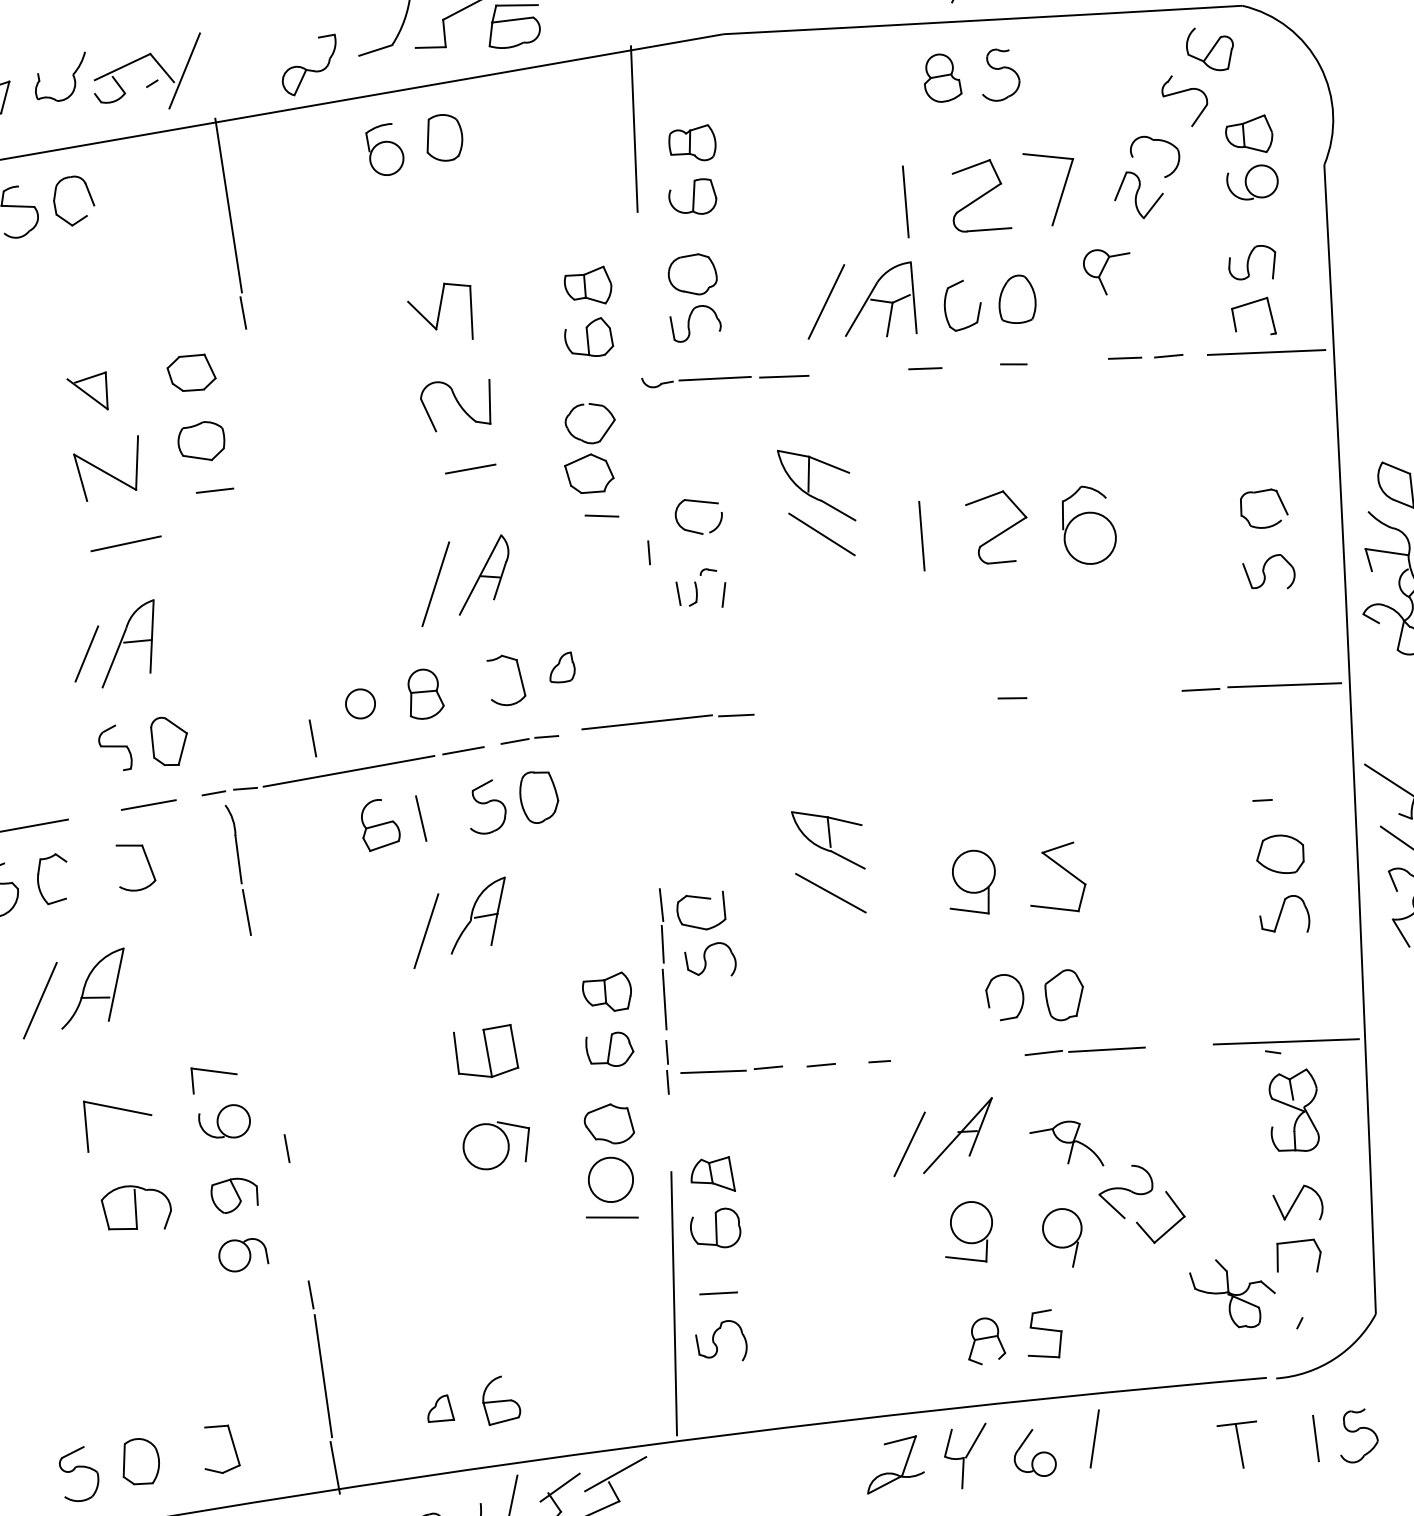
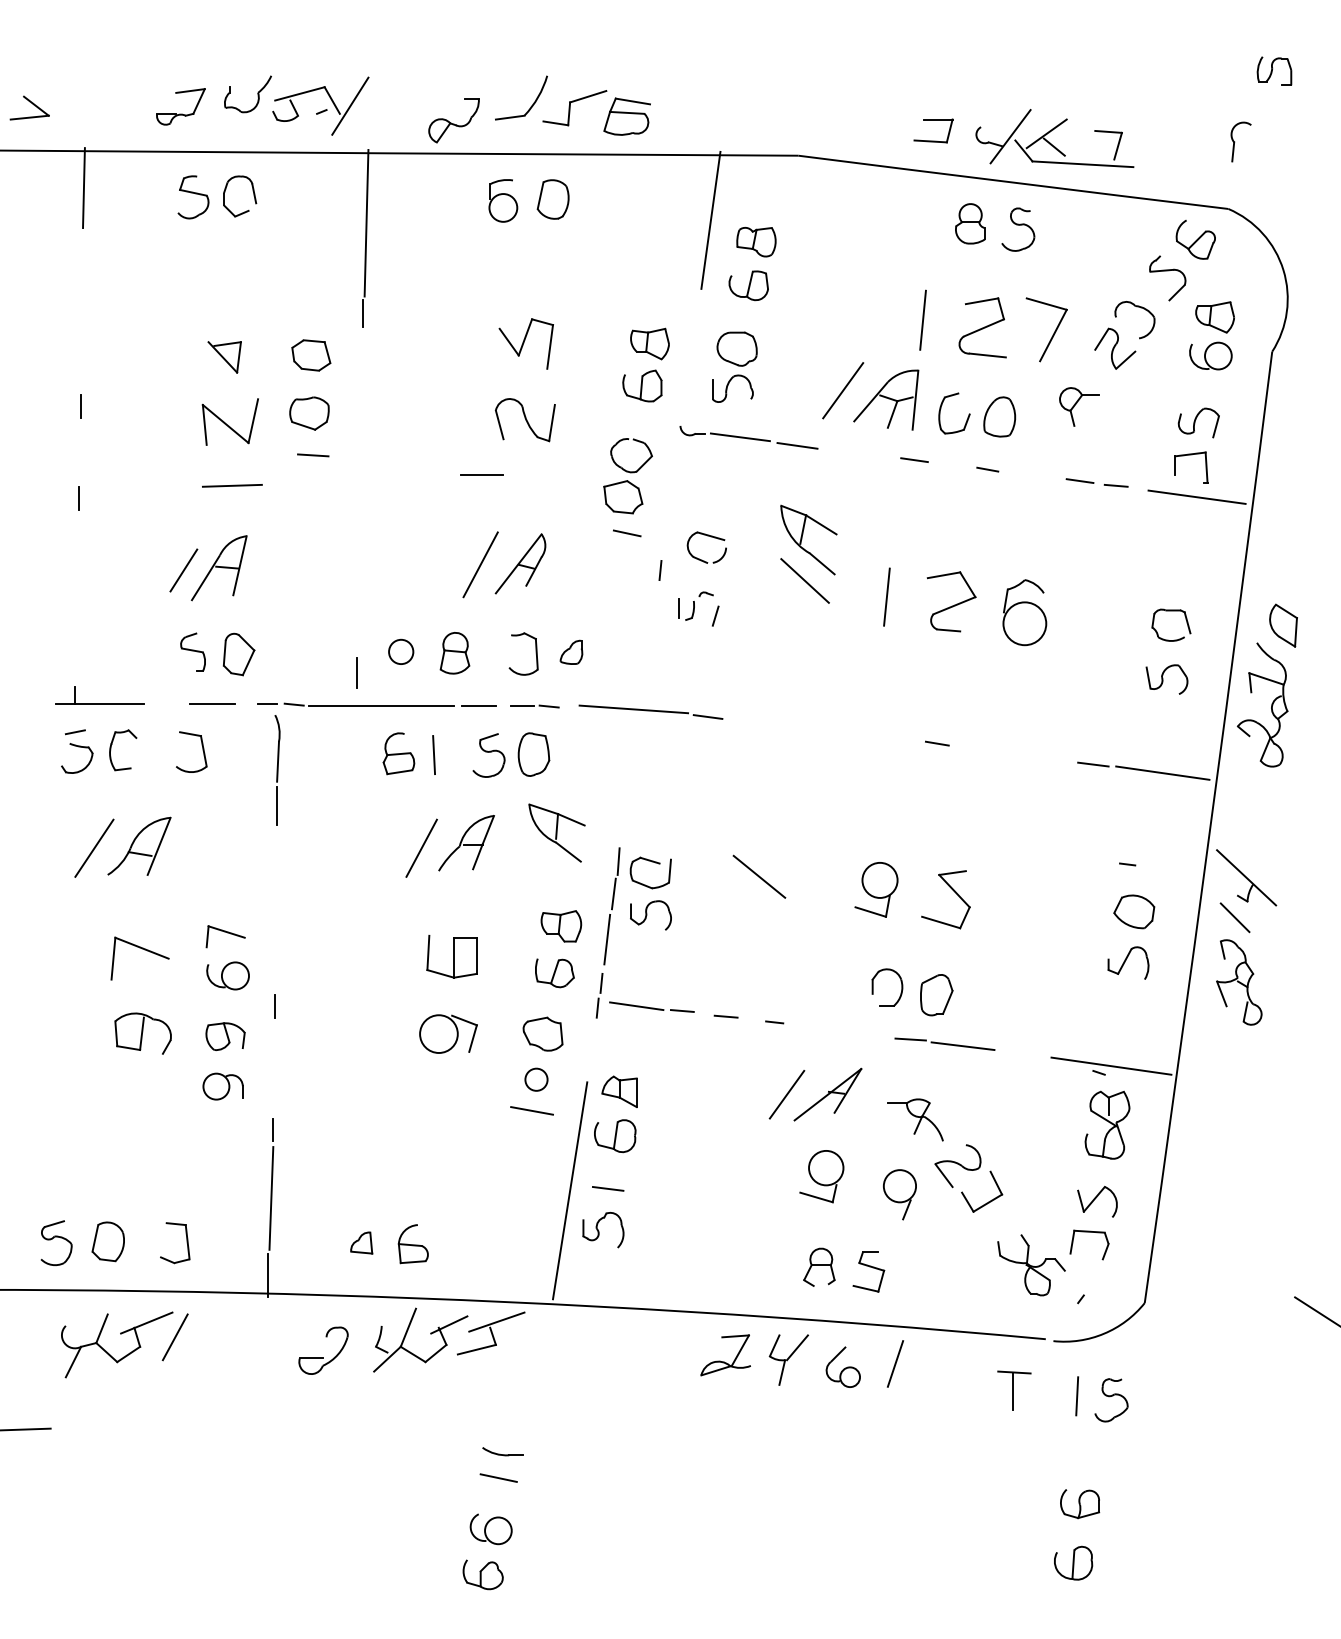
line: (469, 468) -> (481, 474), moved
part: (829, 839) -> (556, 832), moved
circle: (610, 1179) -> (536, 1079), size x0.6

